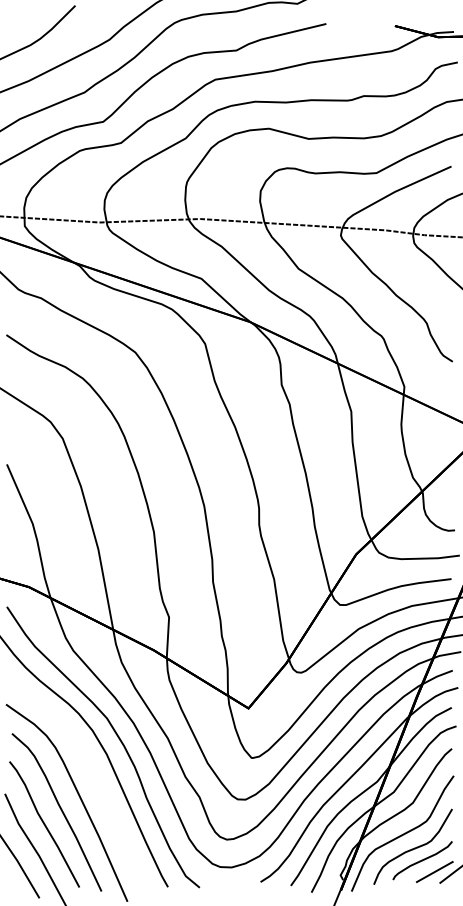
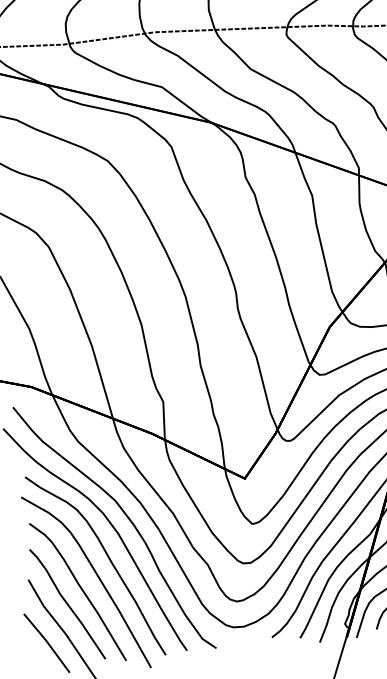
curve: (92, 778) -> (107, 557), added

